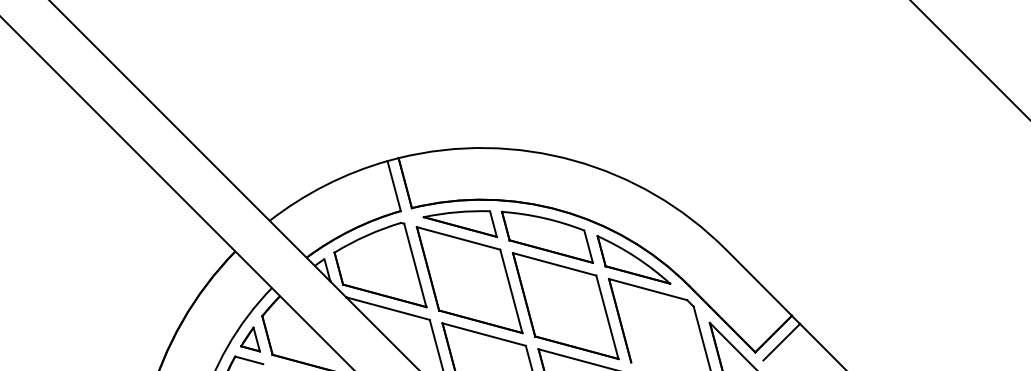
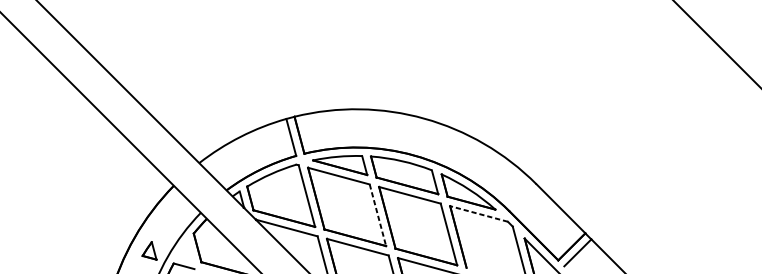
line: (647, 289) -> (478, 213), solid -> dashed
line: (511, 291) -> (378, 215), solid -> dashed
part: (250, 339) -> (149, 250), moved

